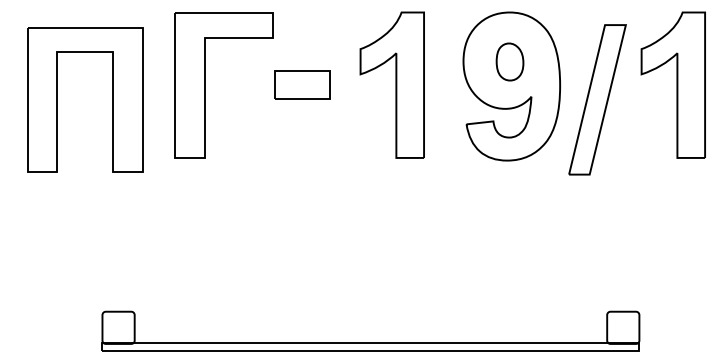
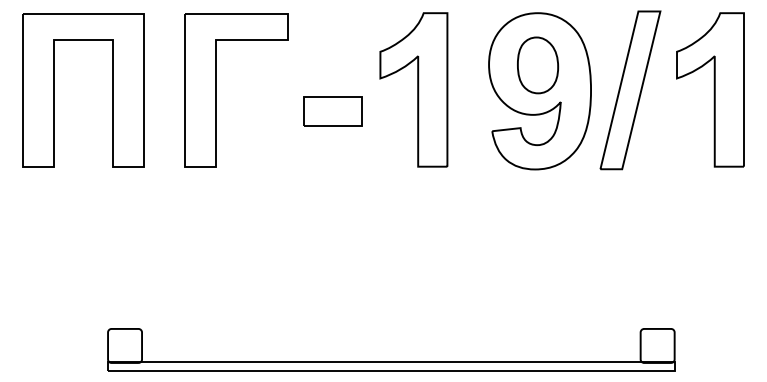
part: (510, 62) -> (538, 65), size x1.43
part: (301, 84) -> (332, 111), moved
part: (57, 99) -> (54, 90), moved
part: (597, 99) -> (630, 90), moved

